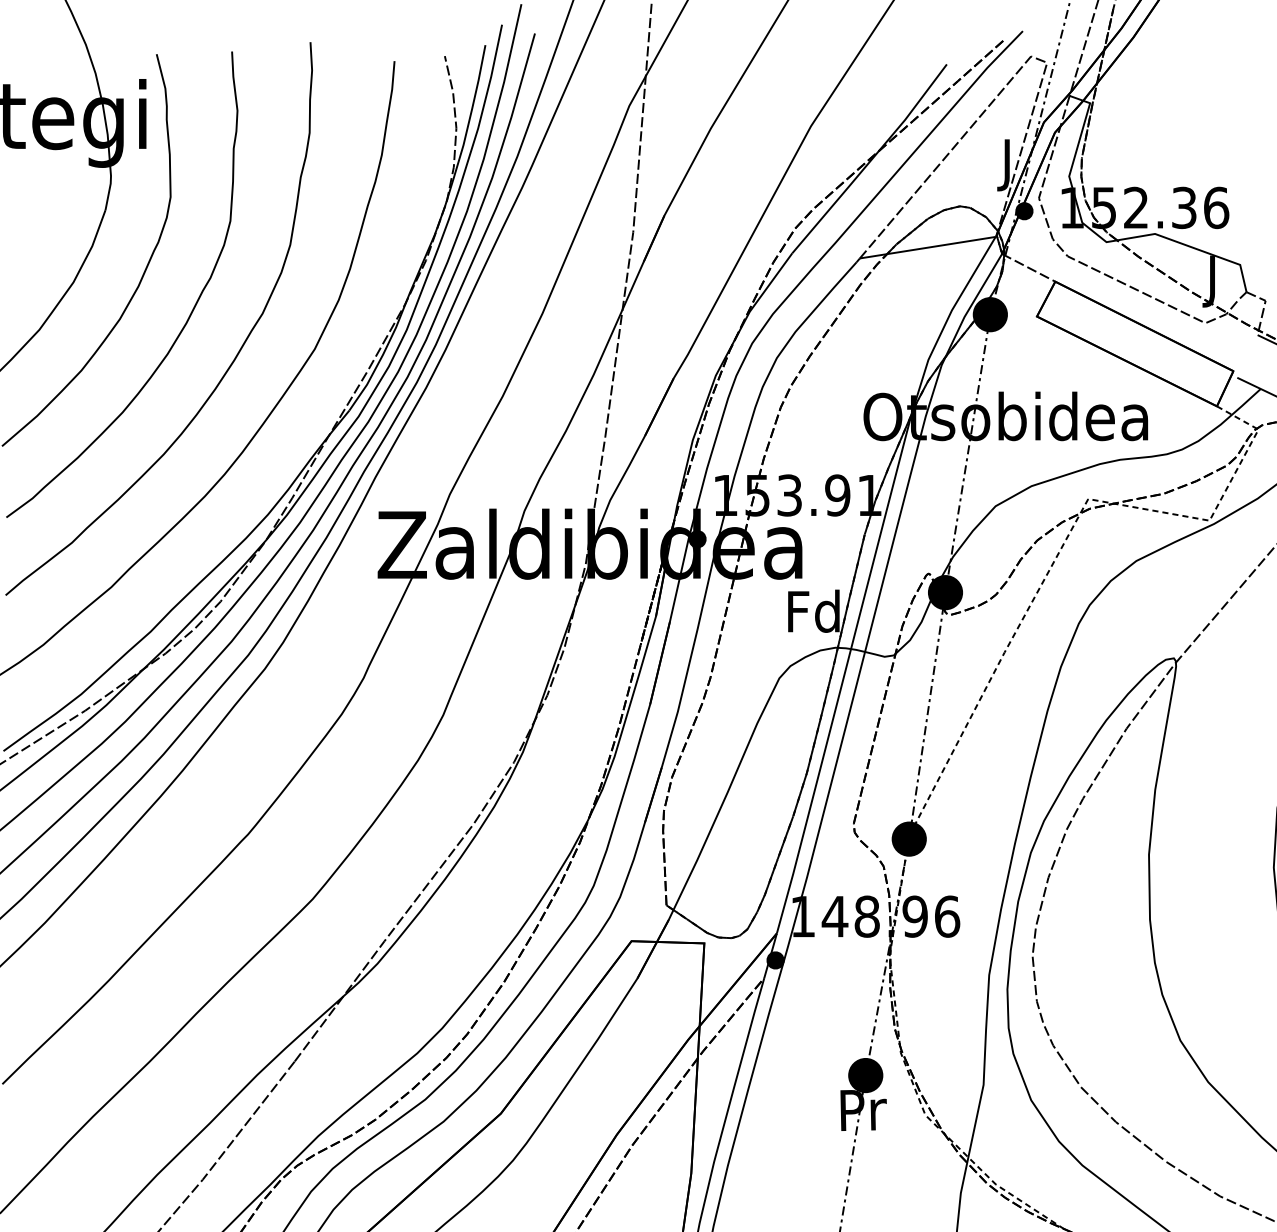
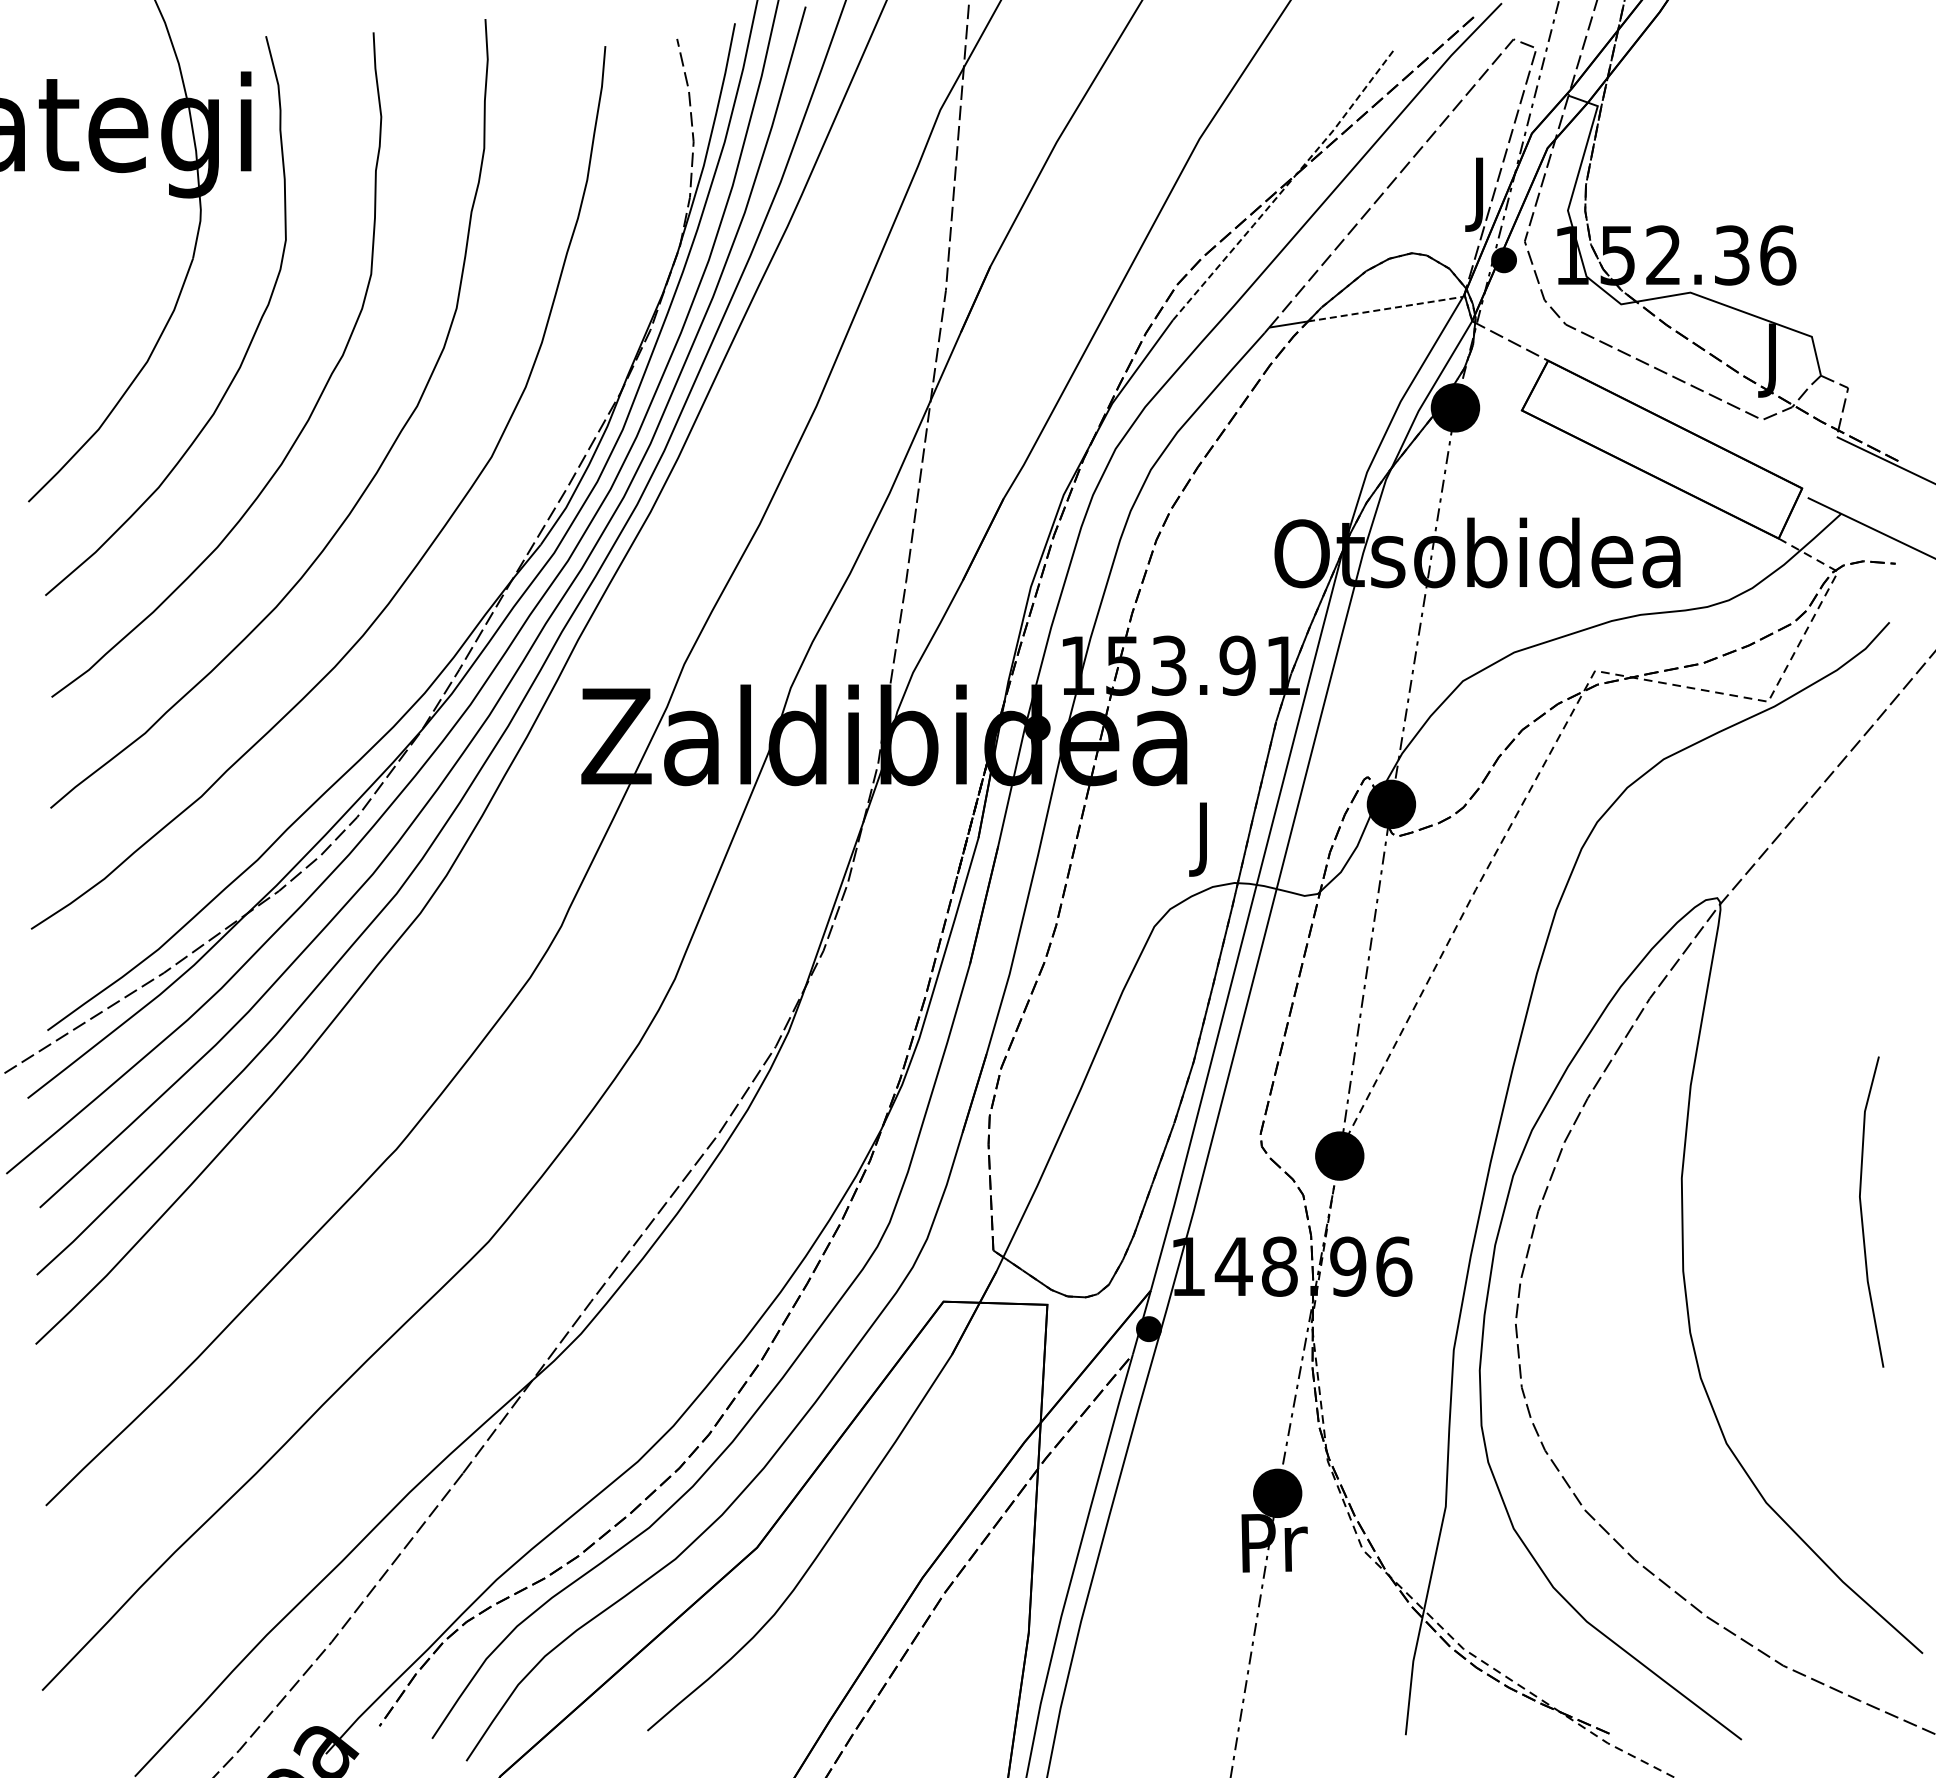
line: (871, 160) -> (1285, 187), solid -> dashed
line: (942, 245) -> (1386, 309), solid -> dashed
text: (813, 616) -> (1203, 838), Fd -> J

